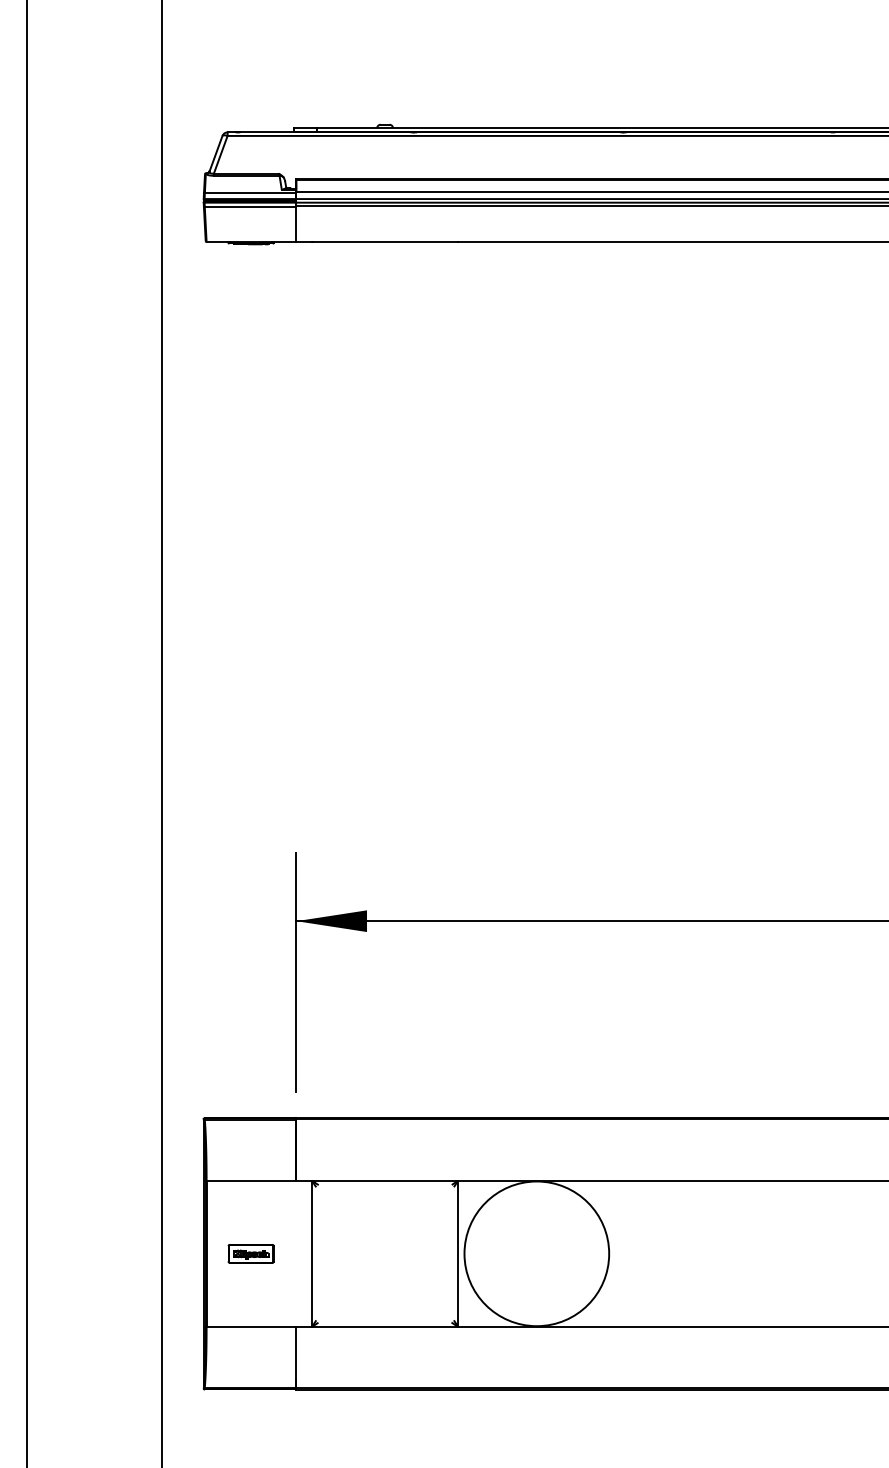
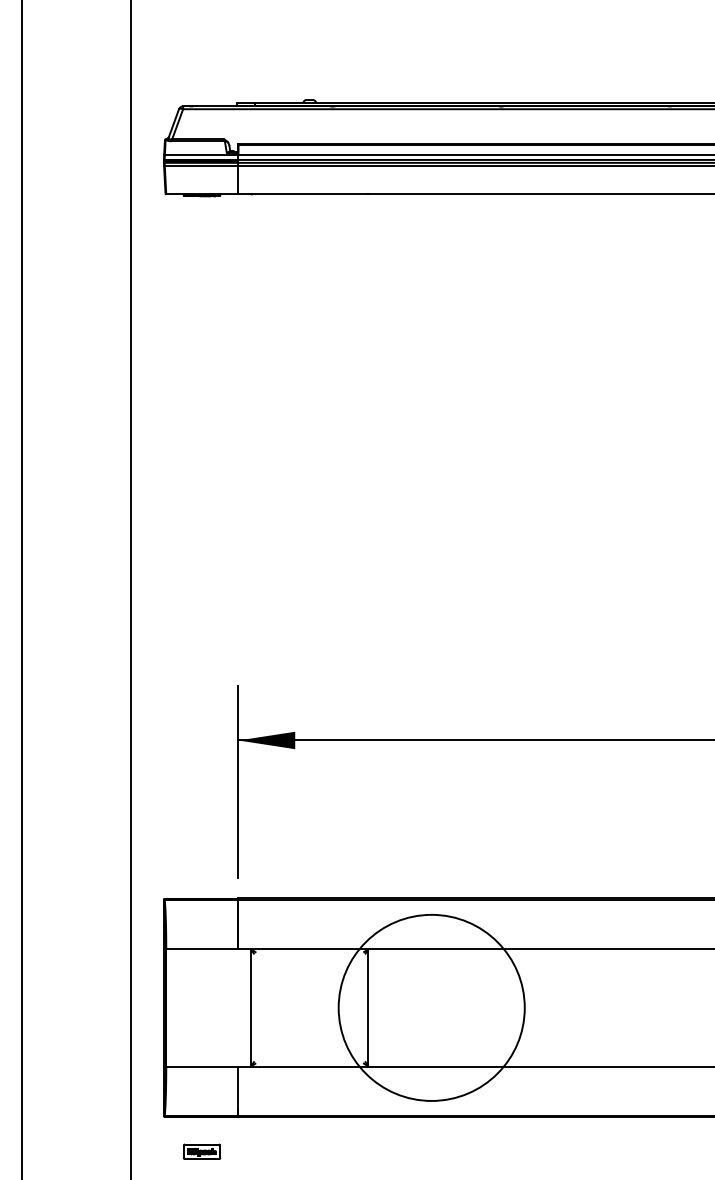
part: (250, 1253) -> (201, 1151), moved
circle: (536, 1253) -> (431, 1007), size x1.6

